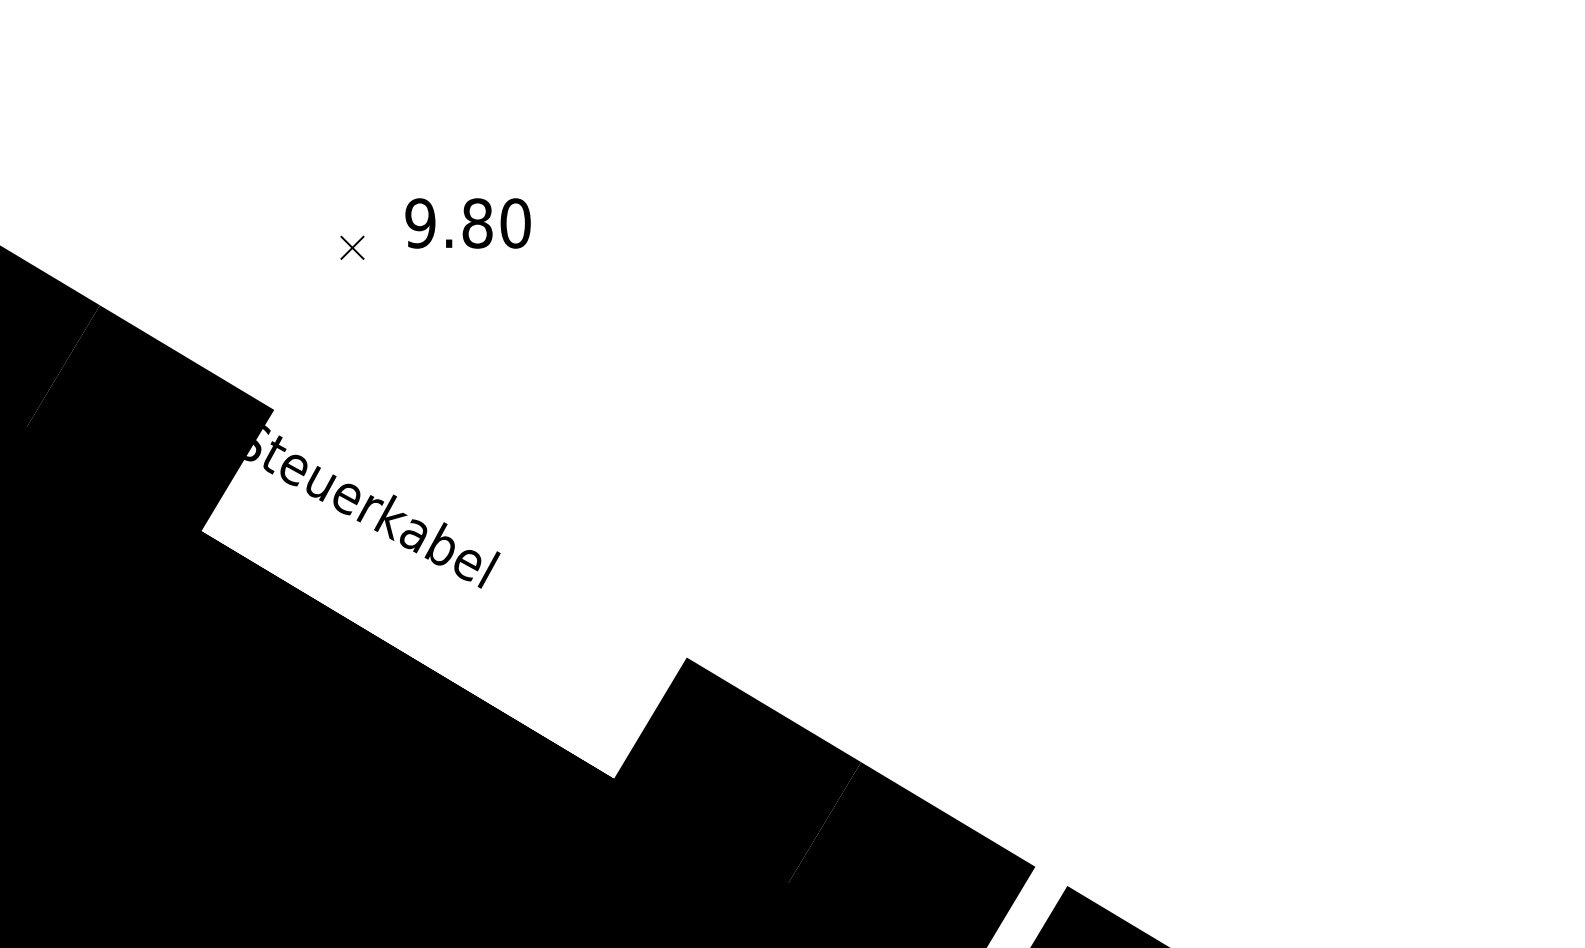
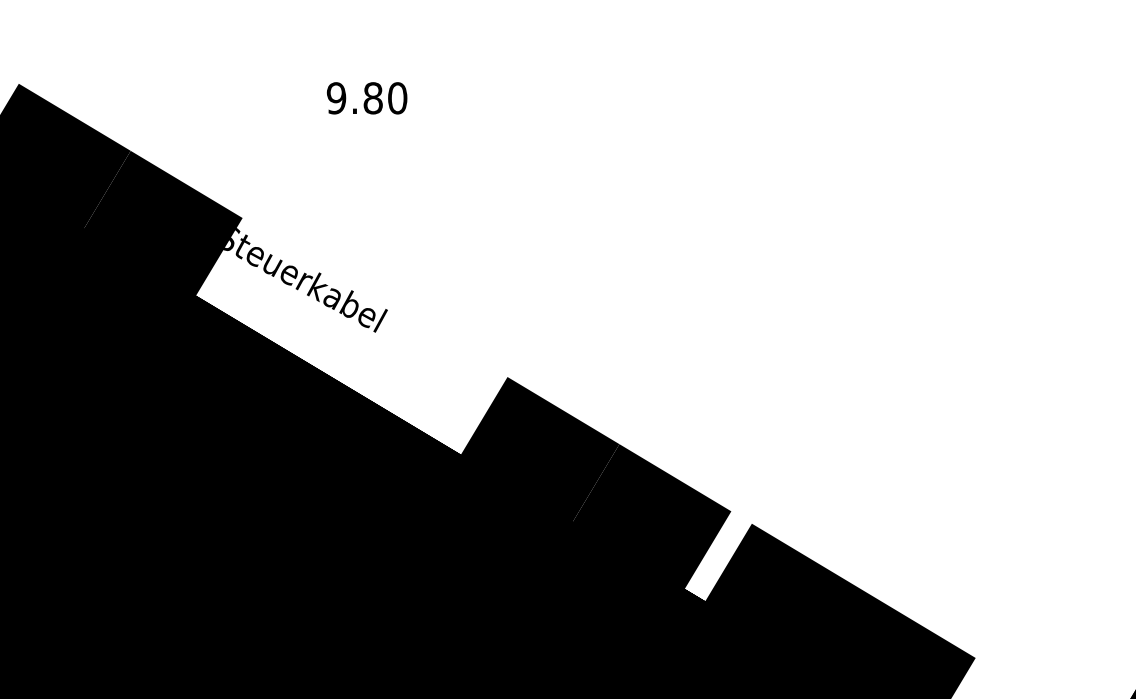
part: (351, 247) -> (292, 113), removed

